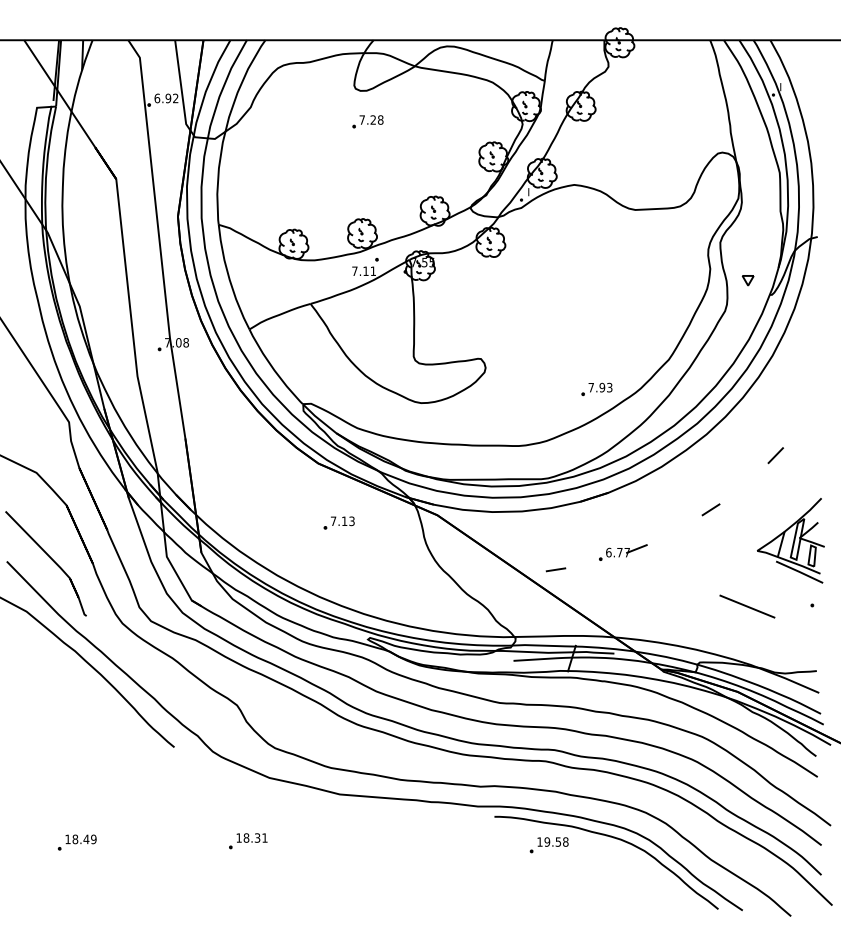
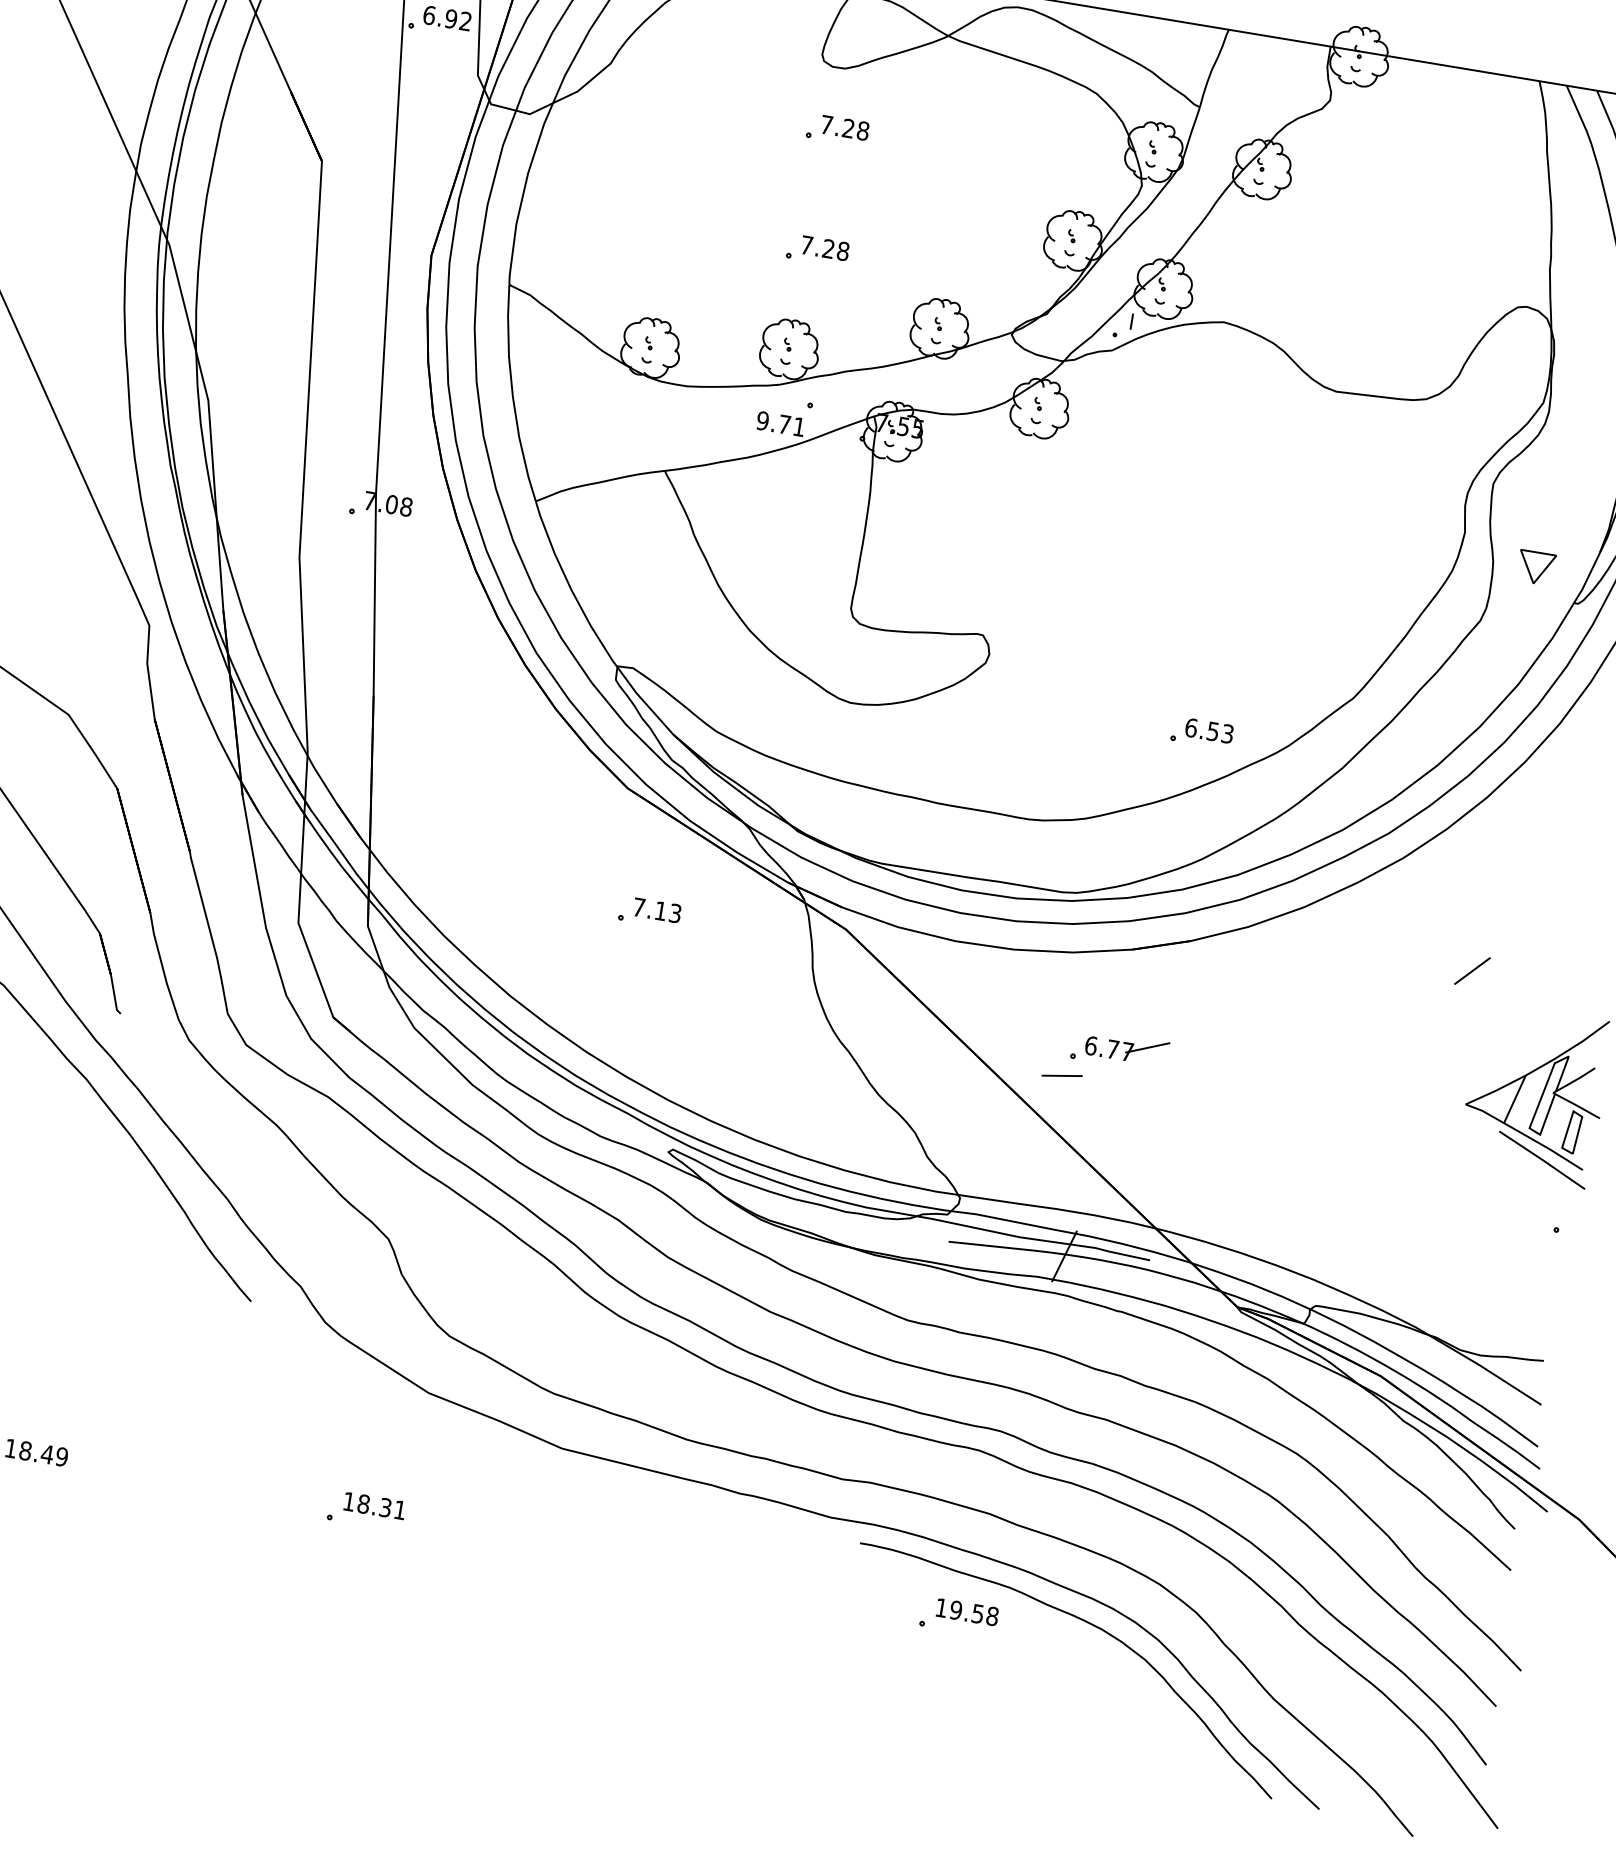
part: (367, 182) -> (816, 249), added
text: (360, 271) -> (773, 423), 7.11 -> 9.71
part: (747, 280) -> (1534, 567), size x1.6
text: (596, 387) -> (1201, 729), 7.93 -> 6.53
line: (775, 455) -> (1471, 970), moved
line: (710, 509) -> (1386, 1007), removed
part: (623, 552) -> (1120, 1050), moved
line: (747, 606) -> (1428, 1210), removed

